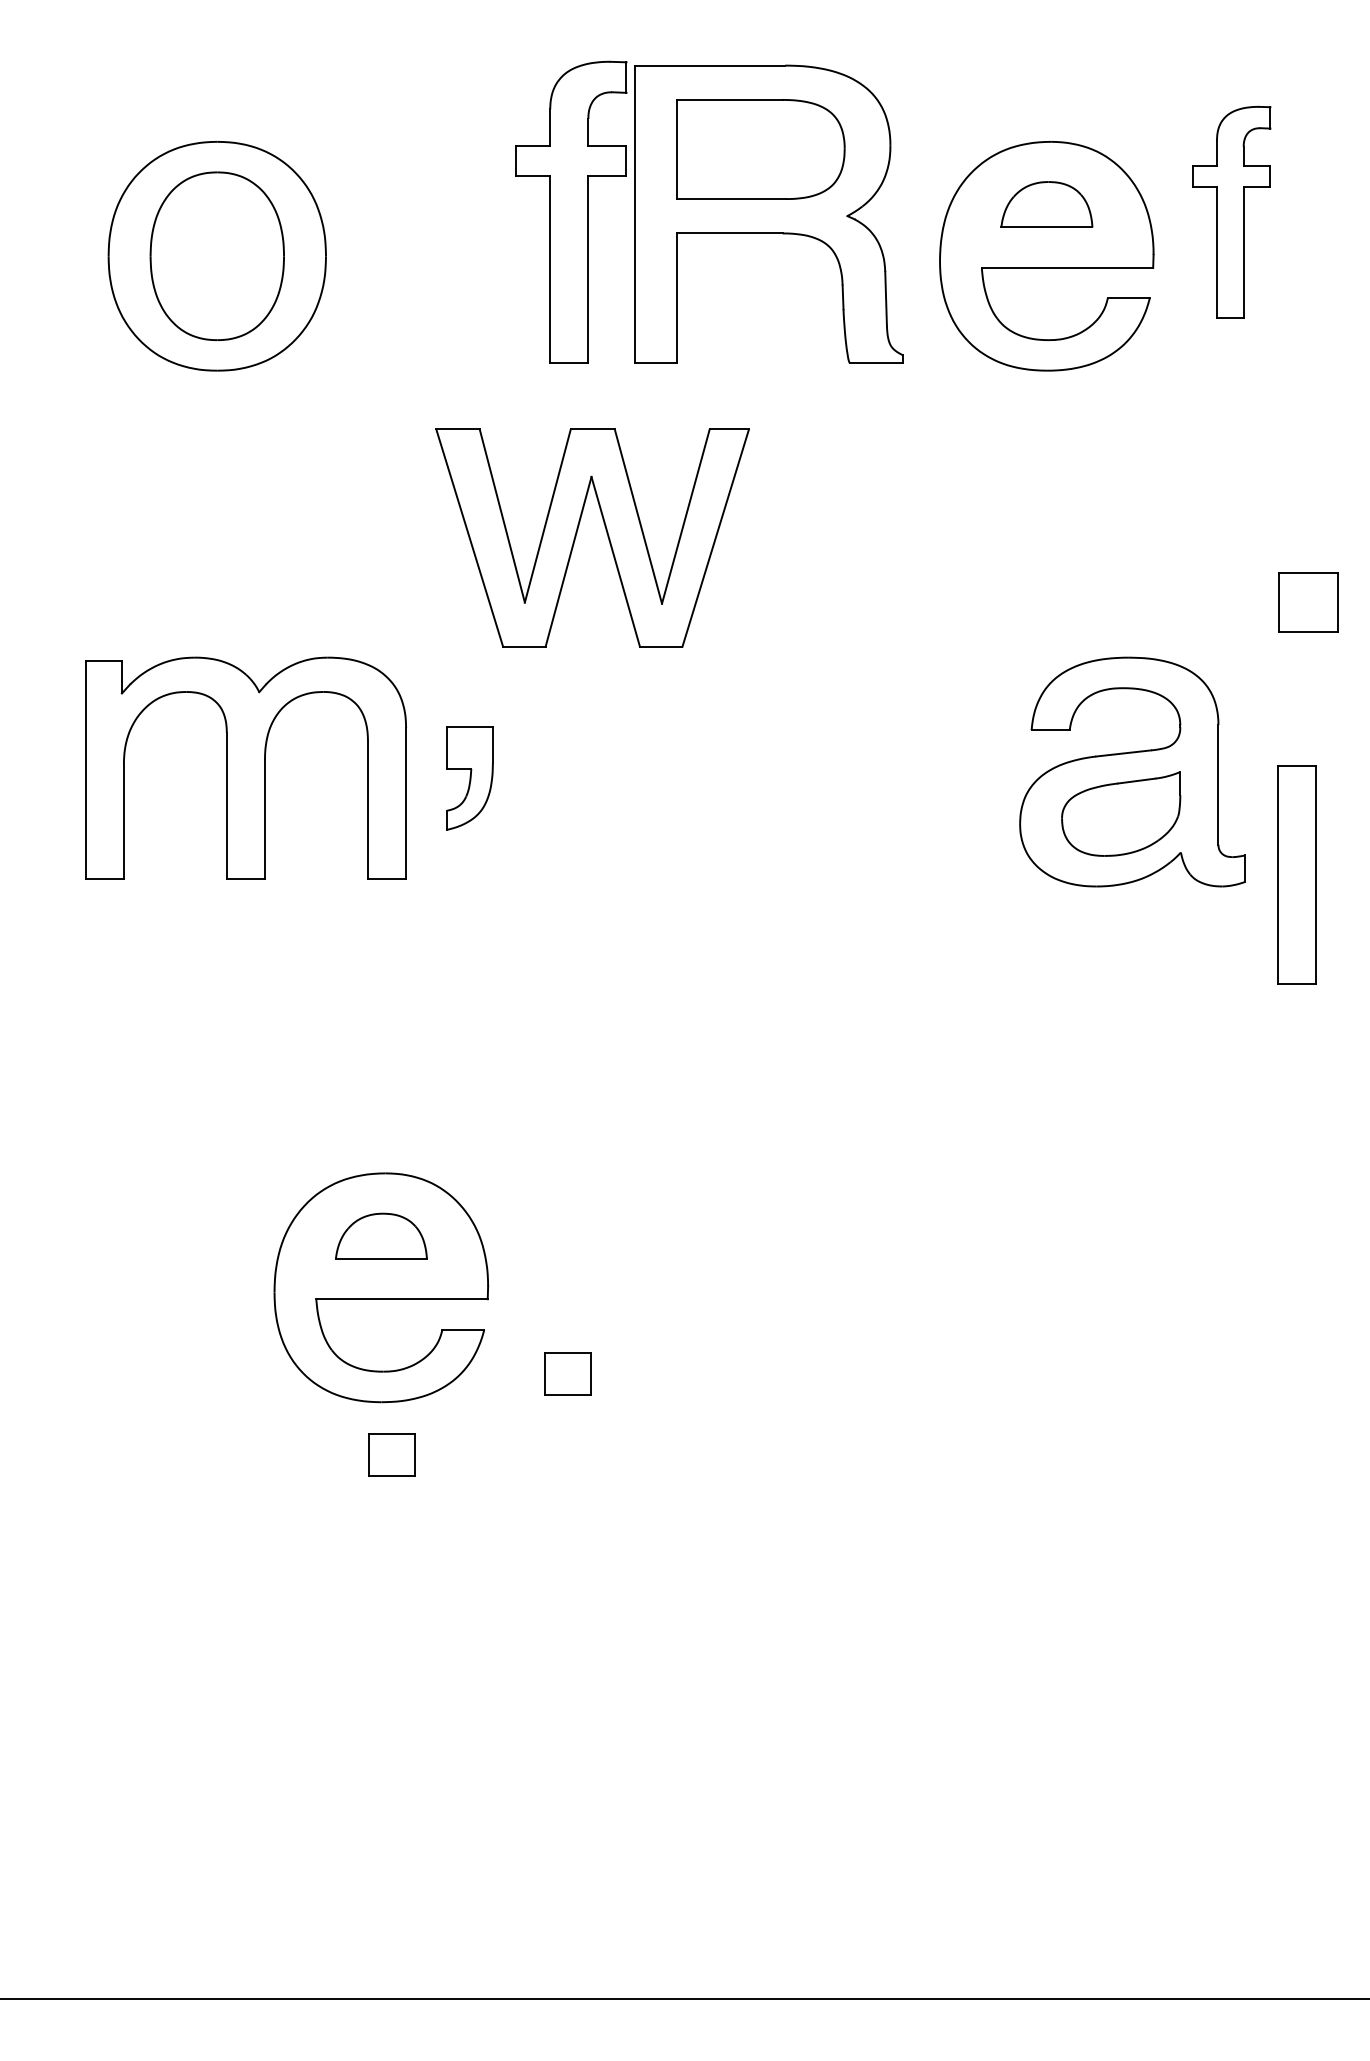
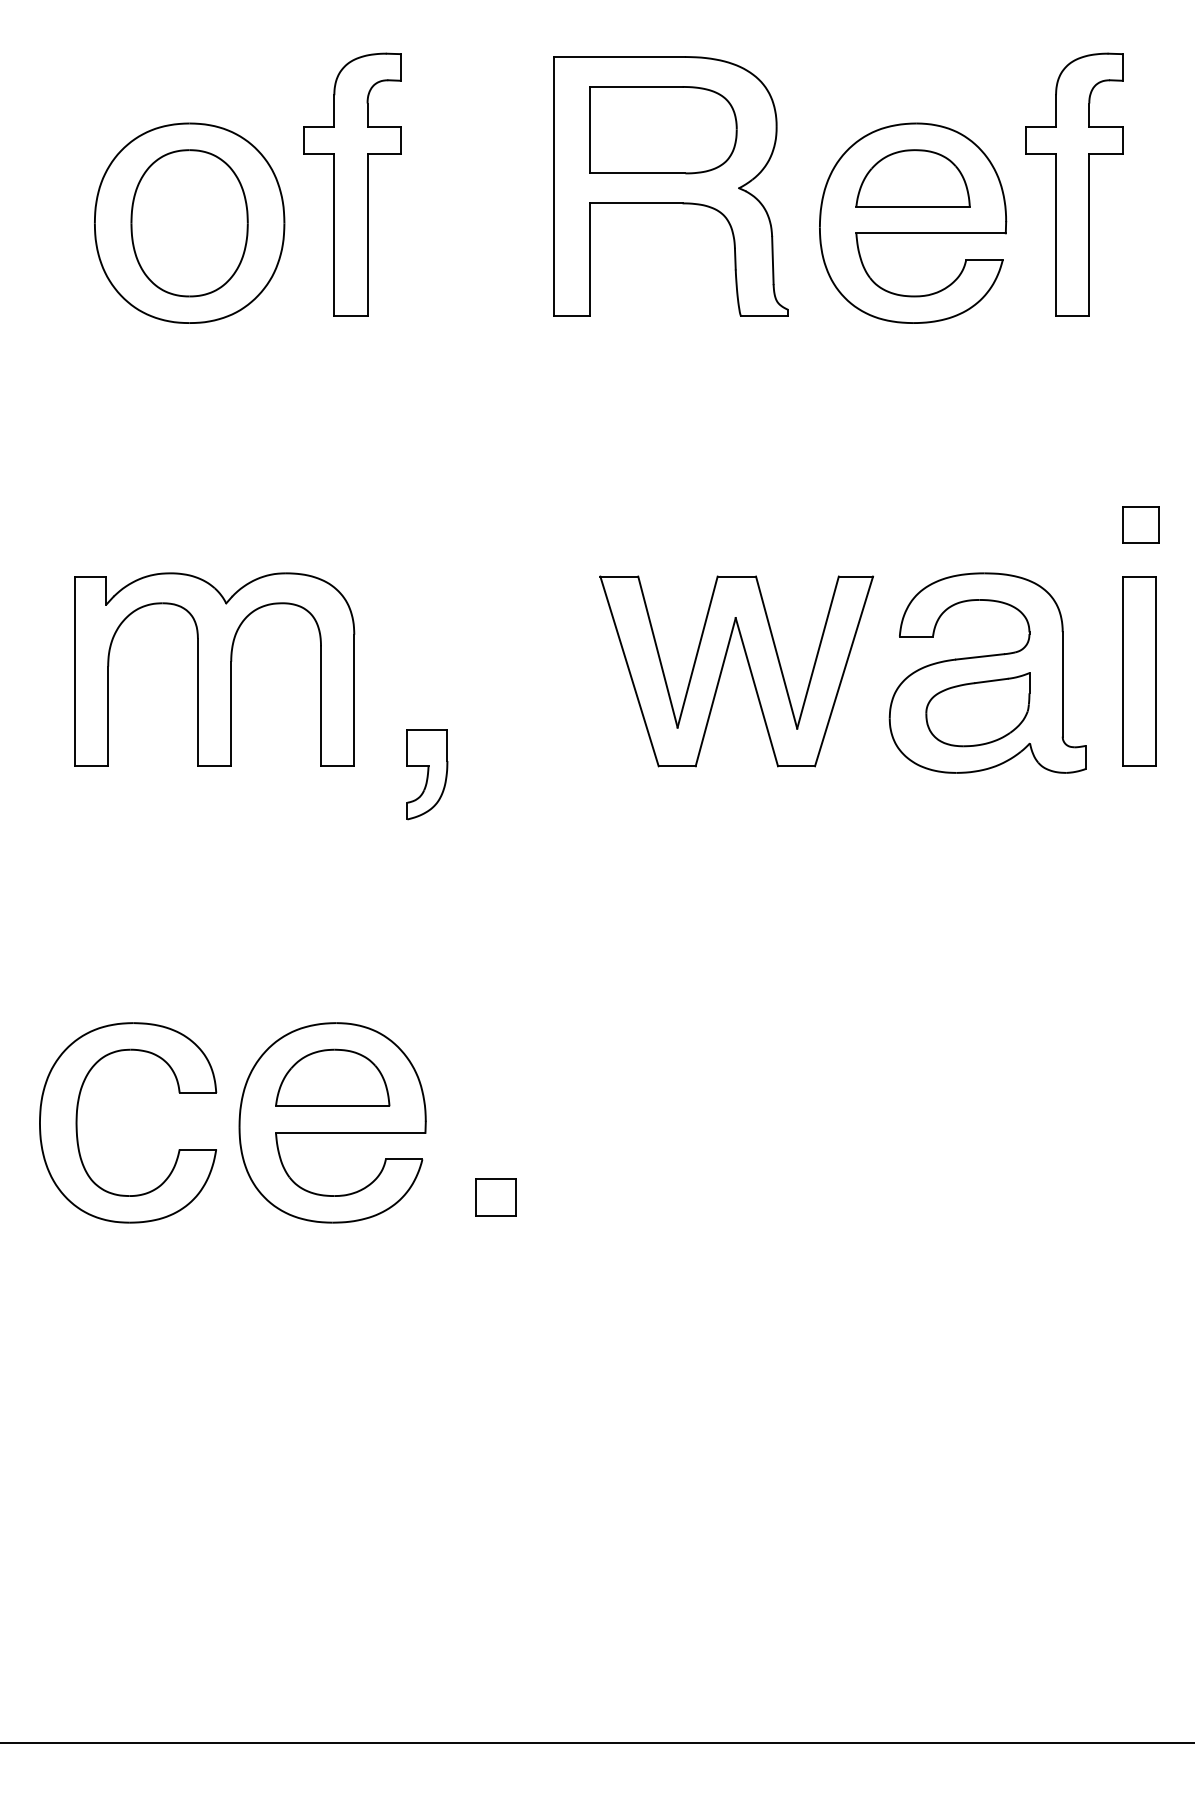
part: (1046, 204) -> (912, 178), size x1.43
part: (571, 211) -> (352, 184), moved
part: (1231, 211) -> (1074, 184), size x1.43
part: (606, 533) -> (748, 667), moved
part: (1307, 601) -> (1140, 524), size x0.71
part: (469, 778) -> (427, 774), moved
part: (1296, 874) -> (1138, 670), moved
part: (381, 1236) -> (332, 1078), size x1.43
part: (88, 1287) -> (77, 1122), added
part: (391, 1454) -> (341, 1268), removed

